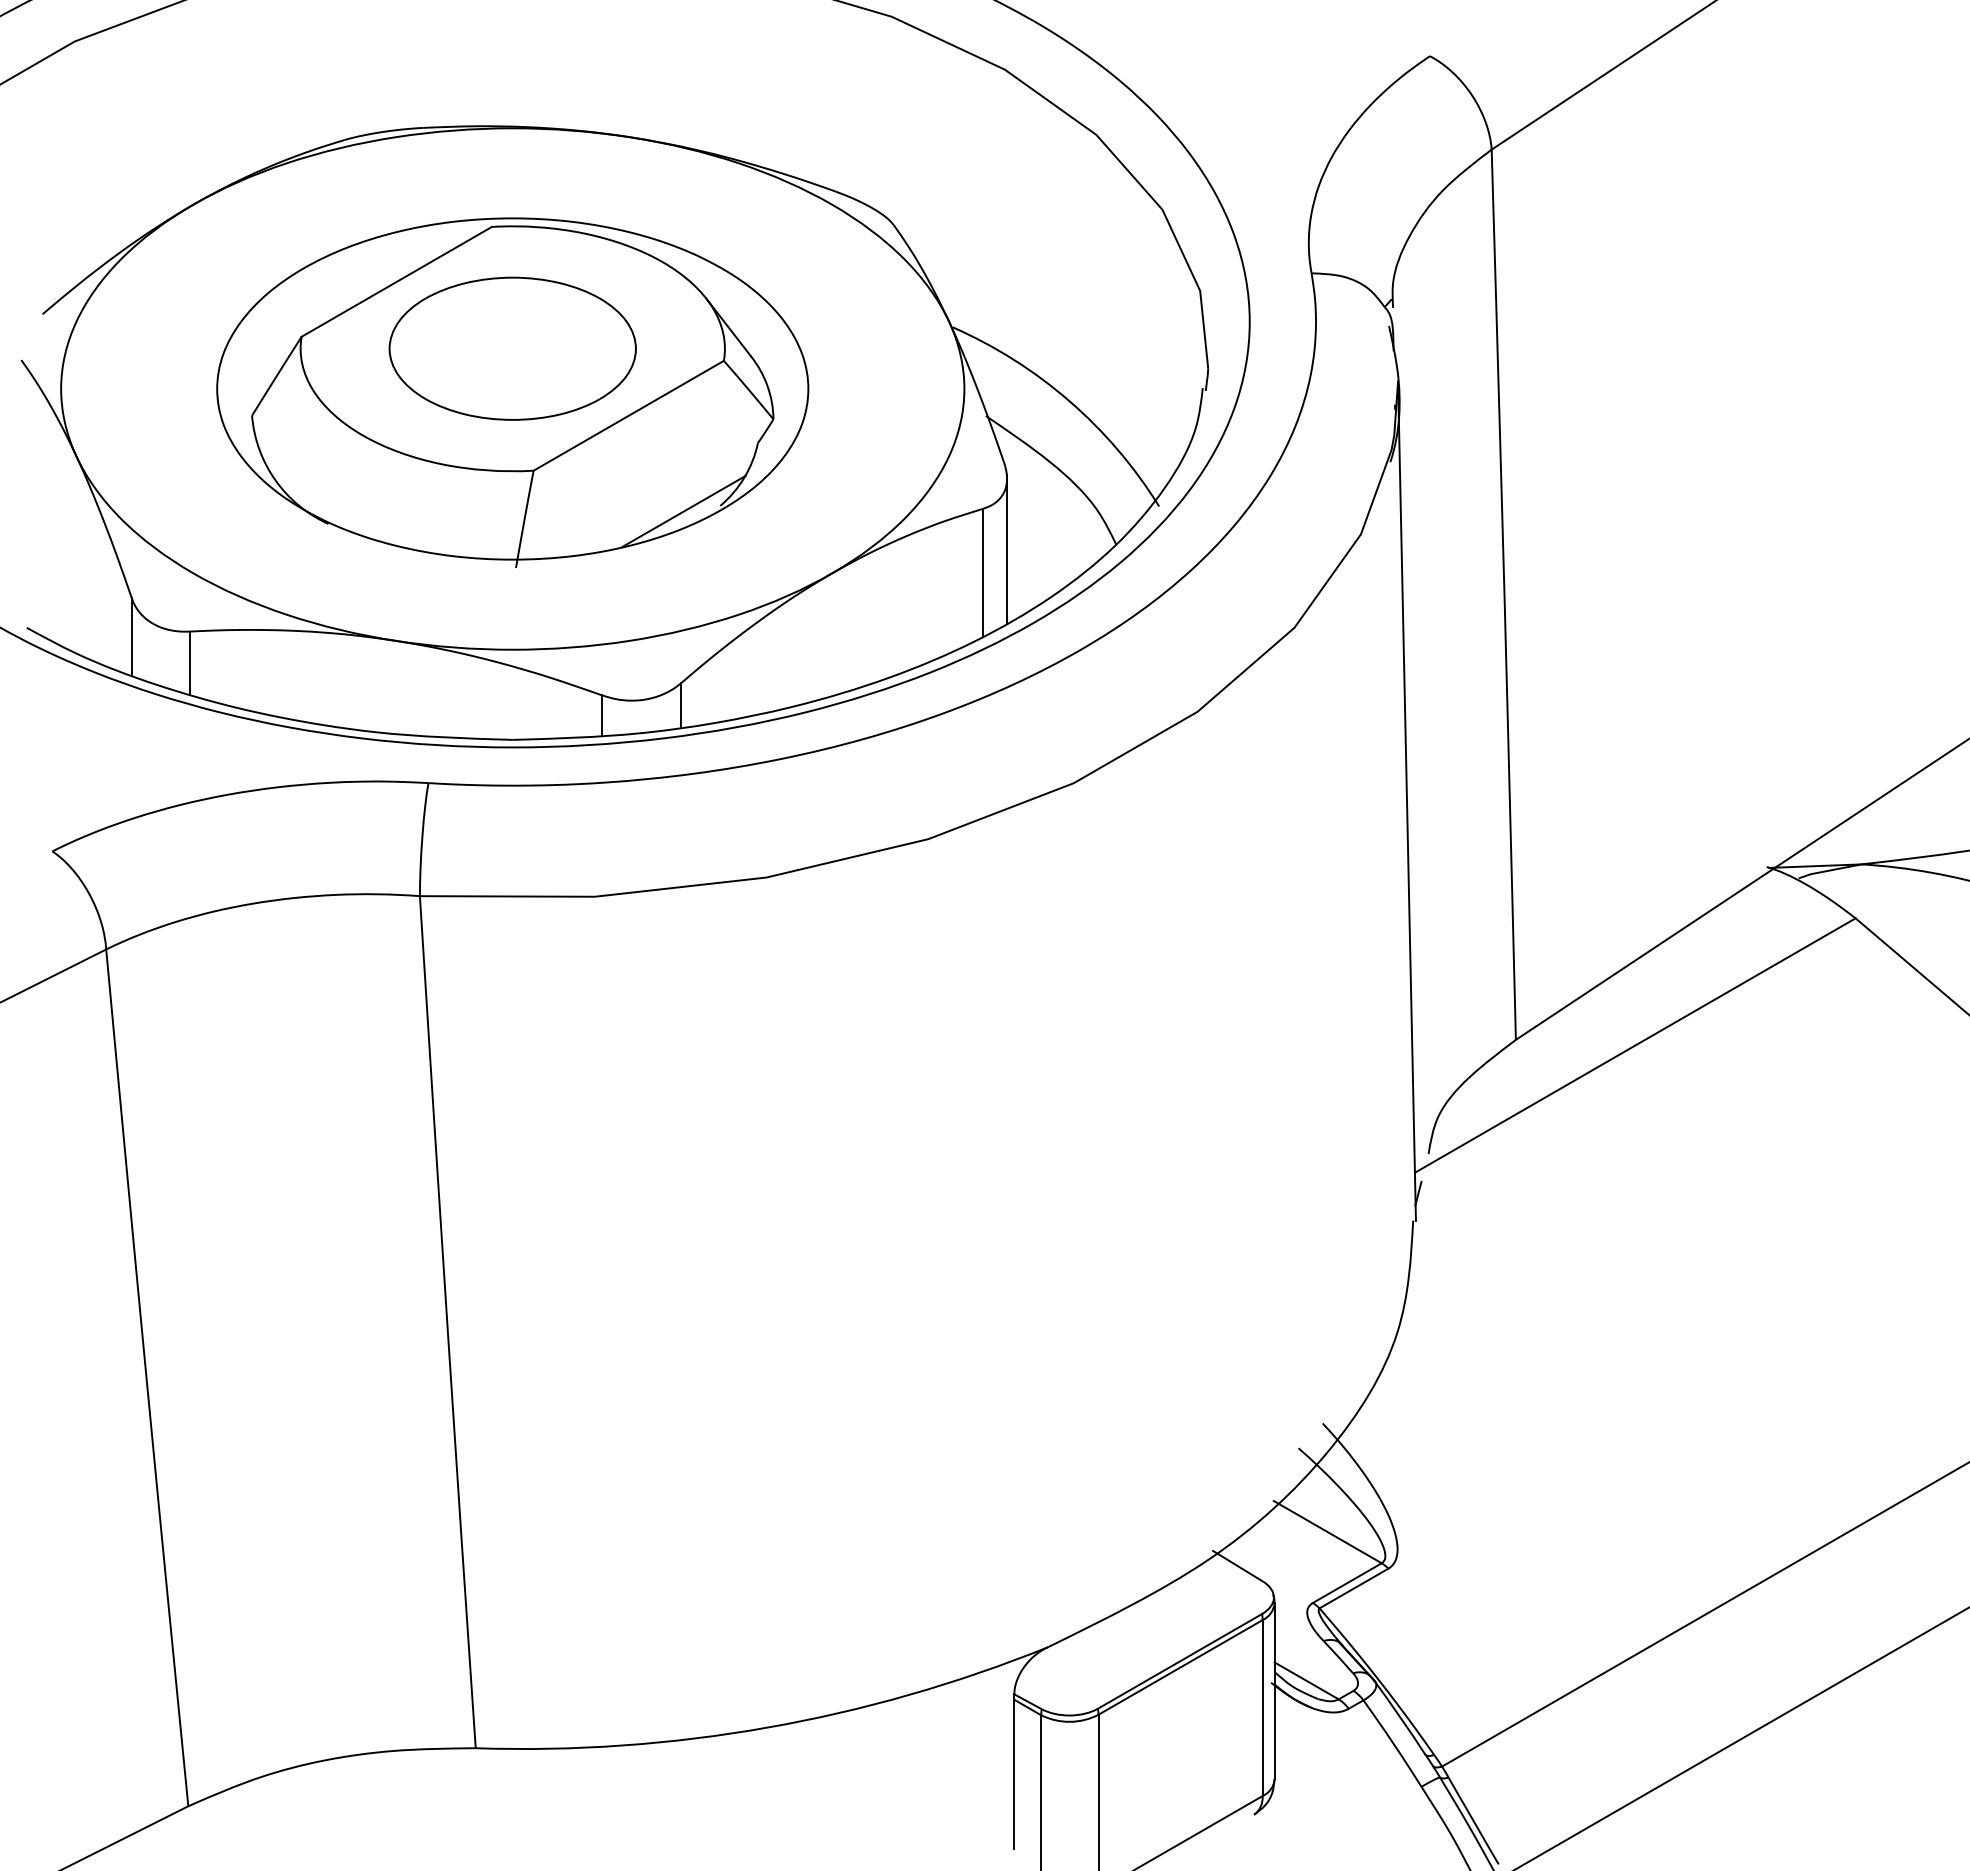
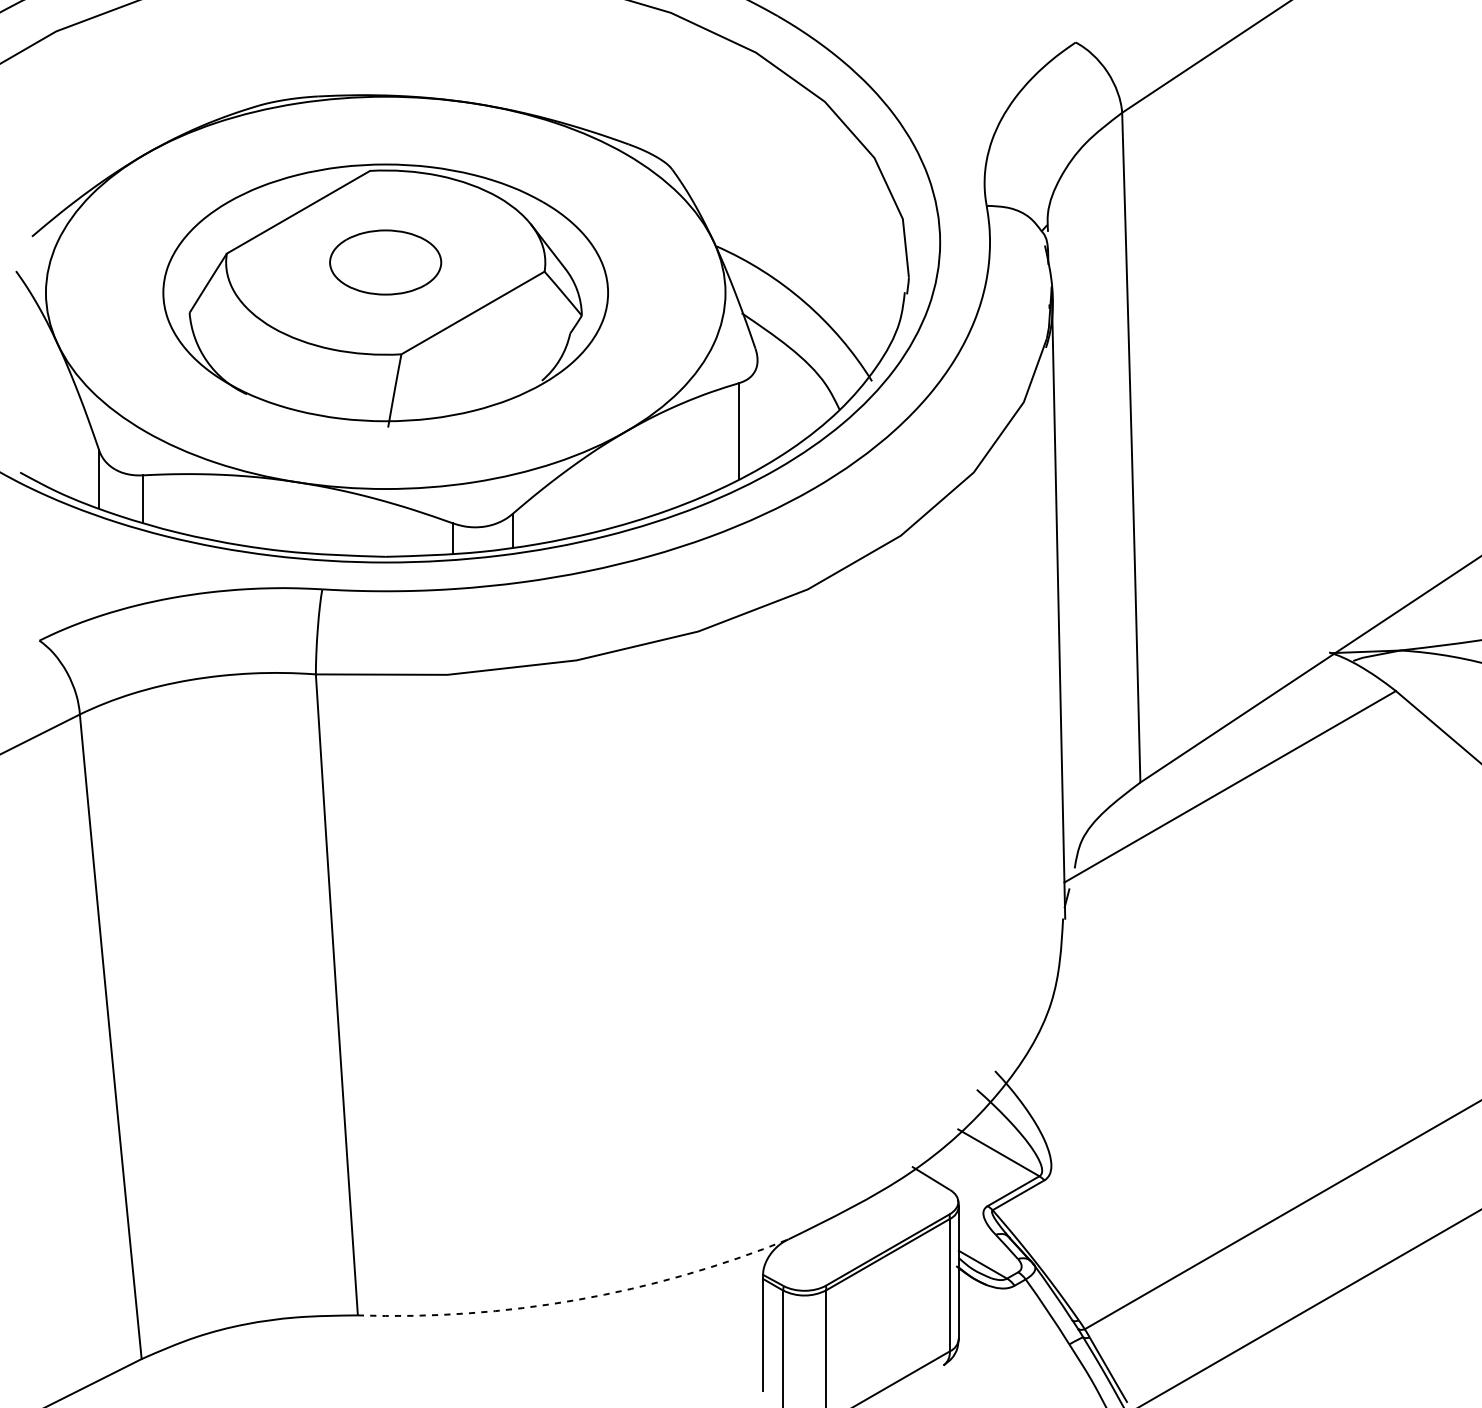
part: (512, 348) -> (385, 262), size x0.6
line: (683, 511) -> (514, 385), removed
line: (1007, 548) -> (757, 412), removed
arc: (767, 1727) -> (577, 1299), solid -> dashed

